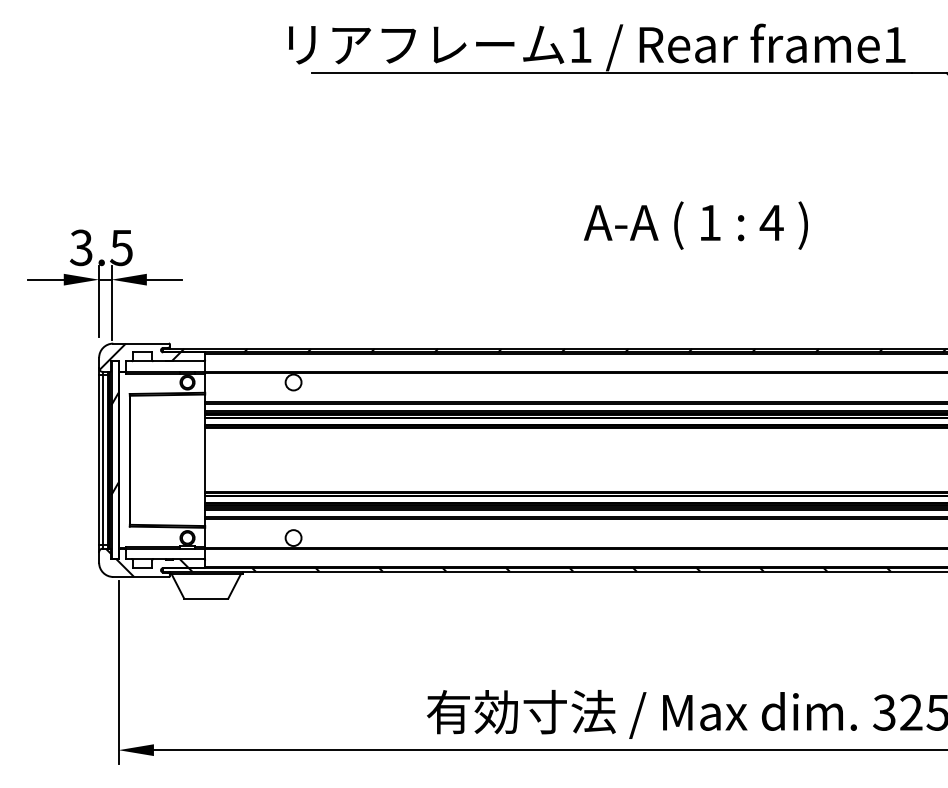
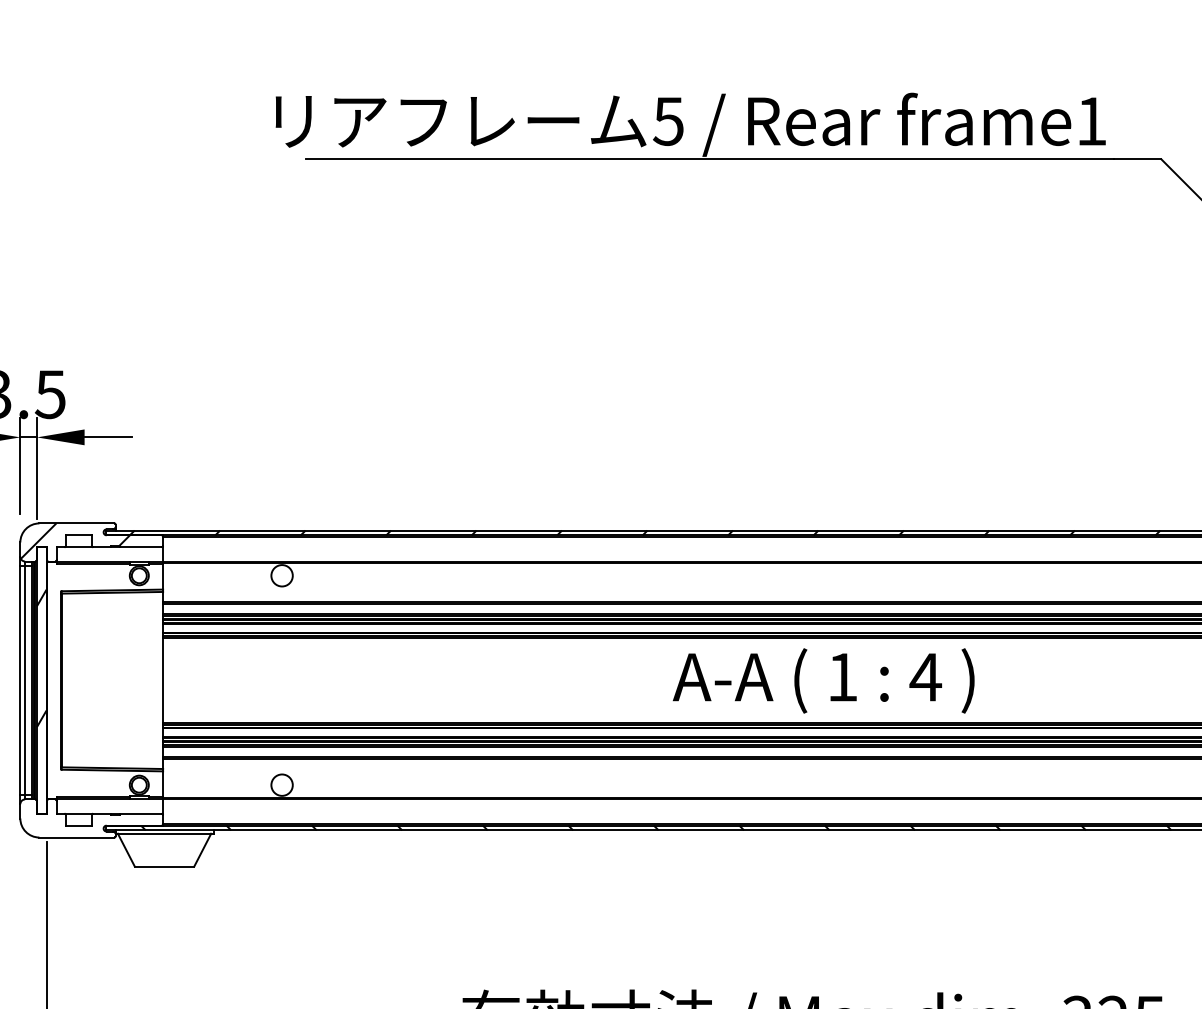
text: (580, 45) -> (668, 122), 1 -> 5
text: (695, 225) -> (823, 680), moved
hatch: (146, 562) -> (84, 818), removed

